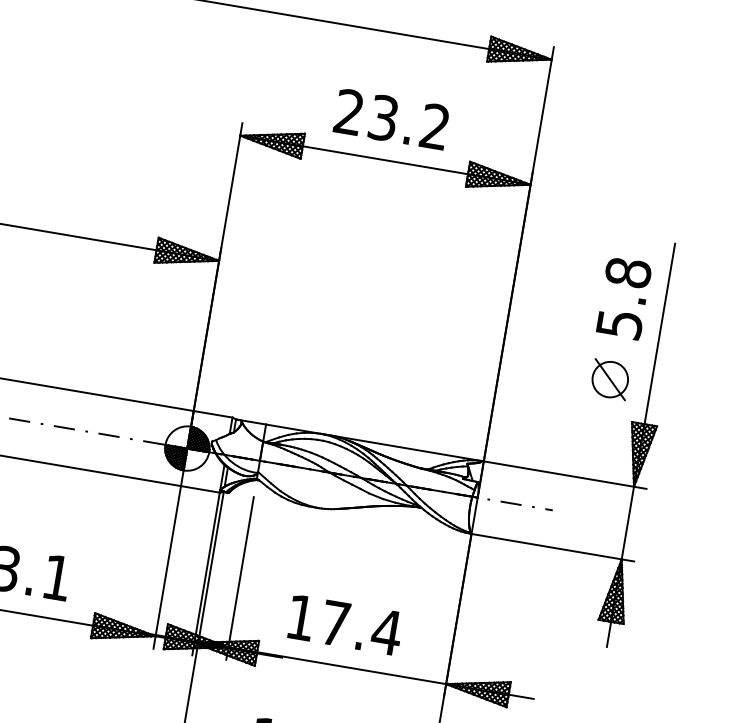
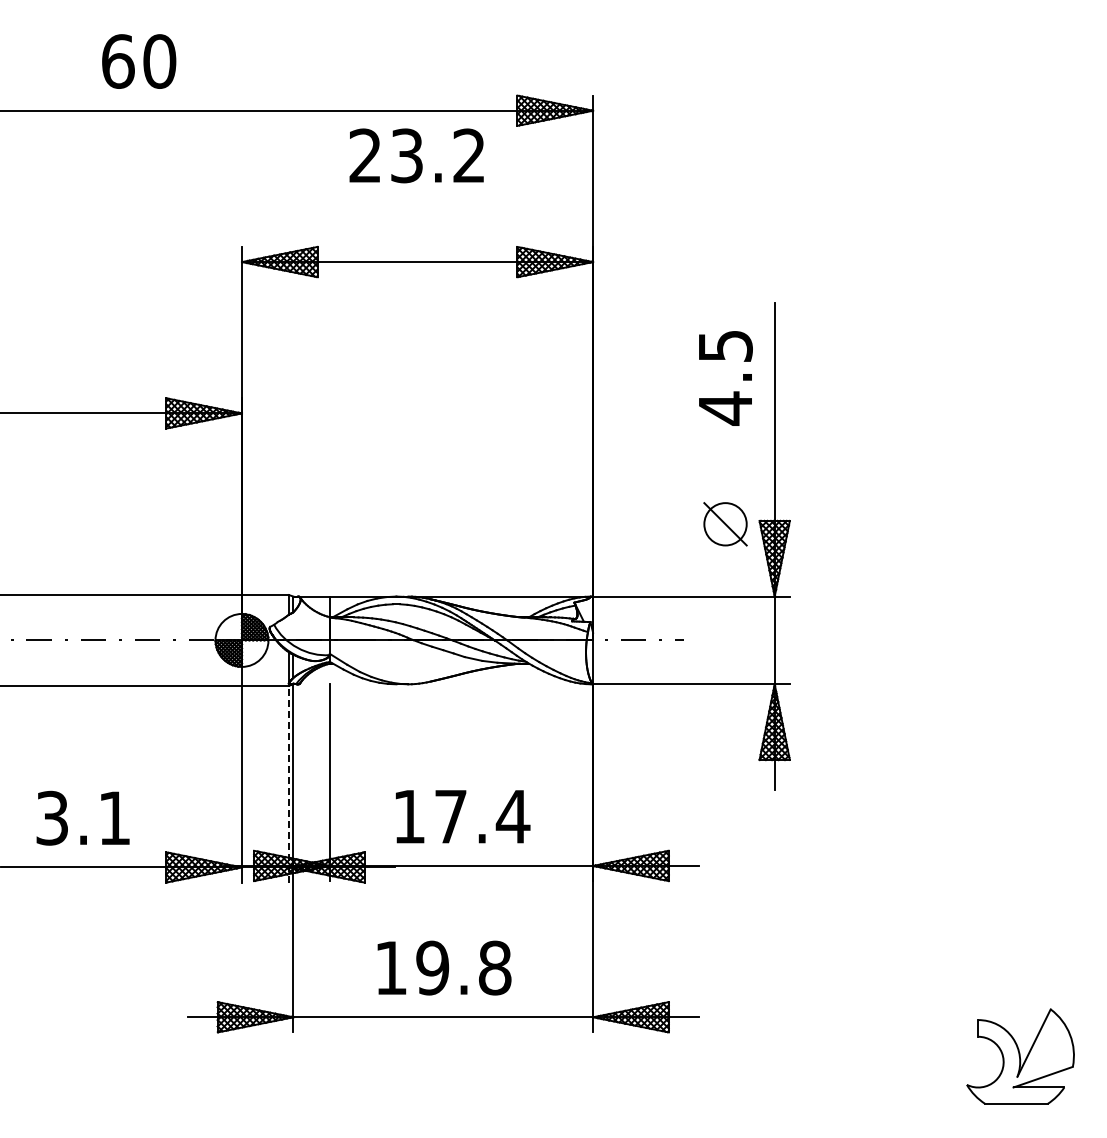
text: (391, 119) -> (416, 155), moved
text: (623, 298) -> (725, 377), 5.8 -> 4.5
part: (610, 379) -> (725, 524), moved
line: (205, 573) -> (288, 783), solid -> dashed

